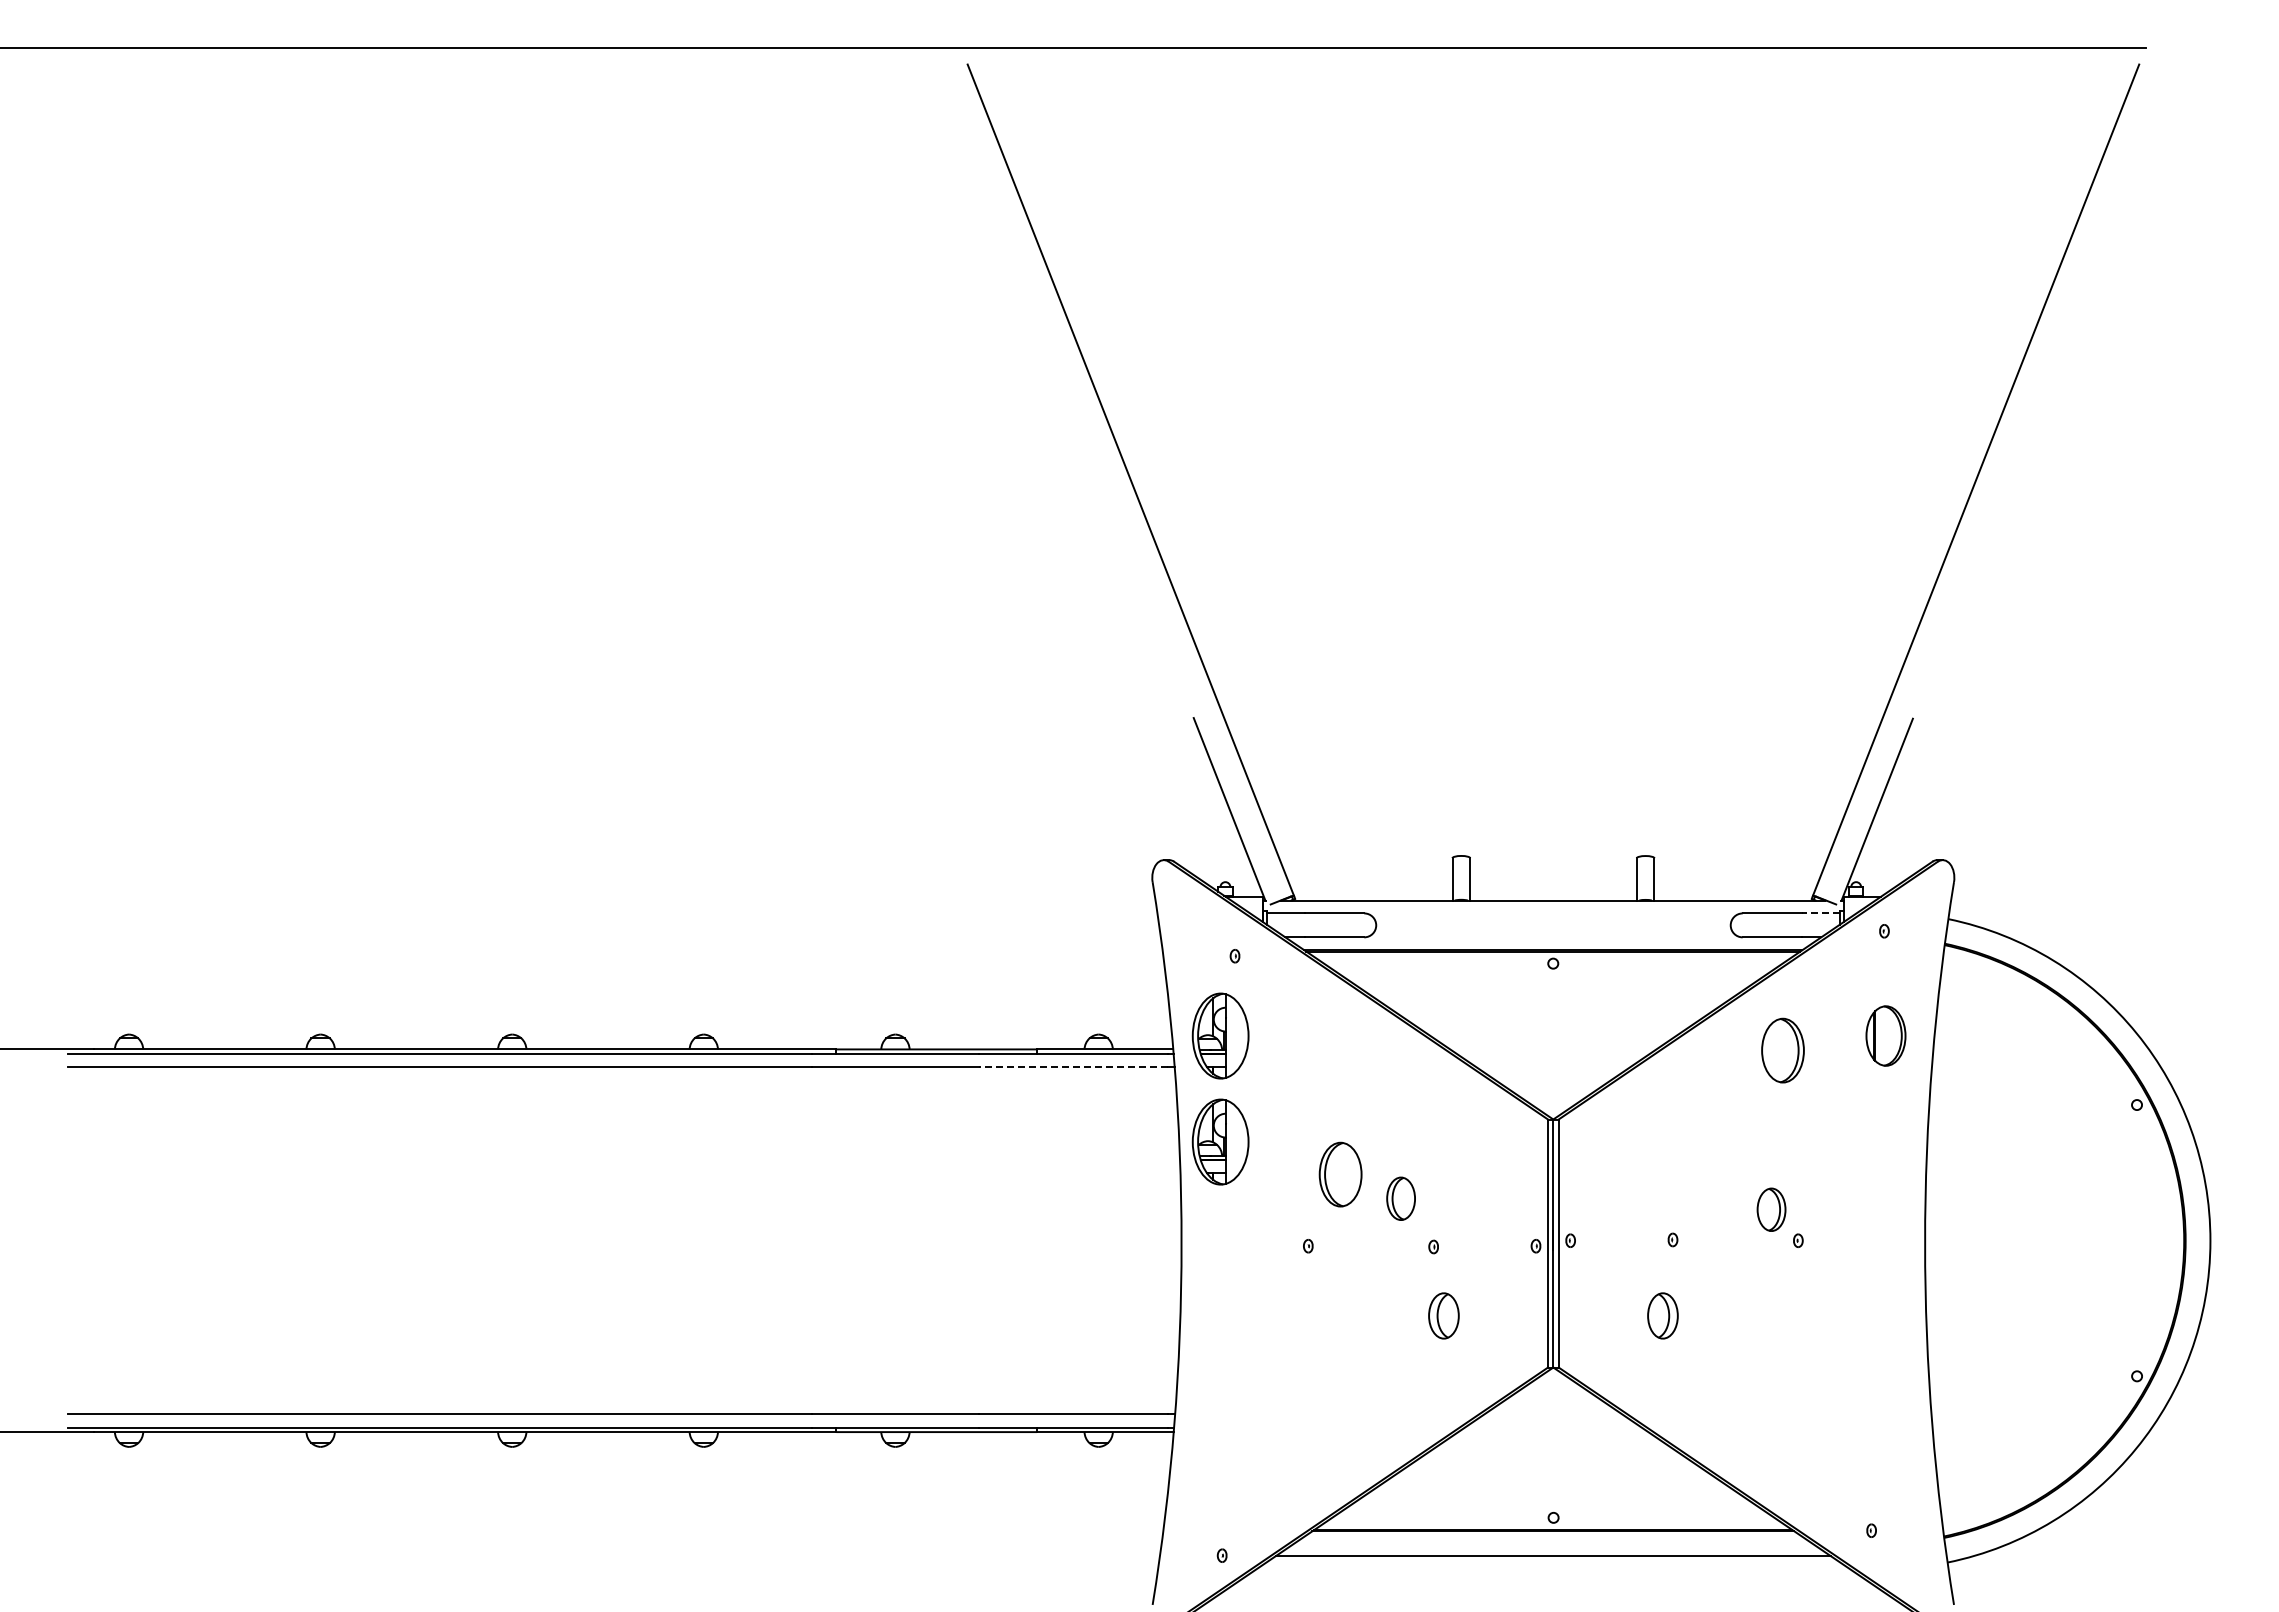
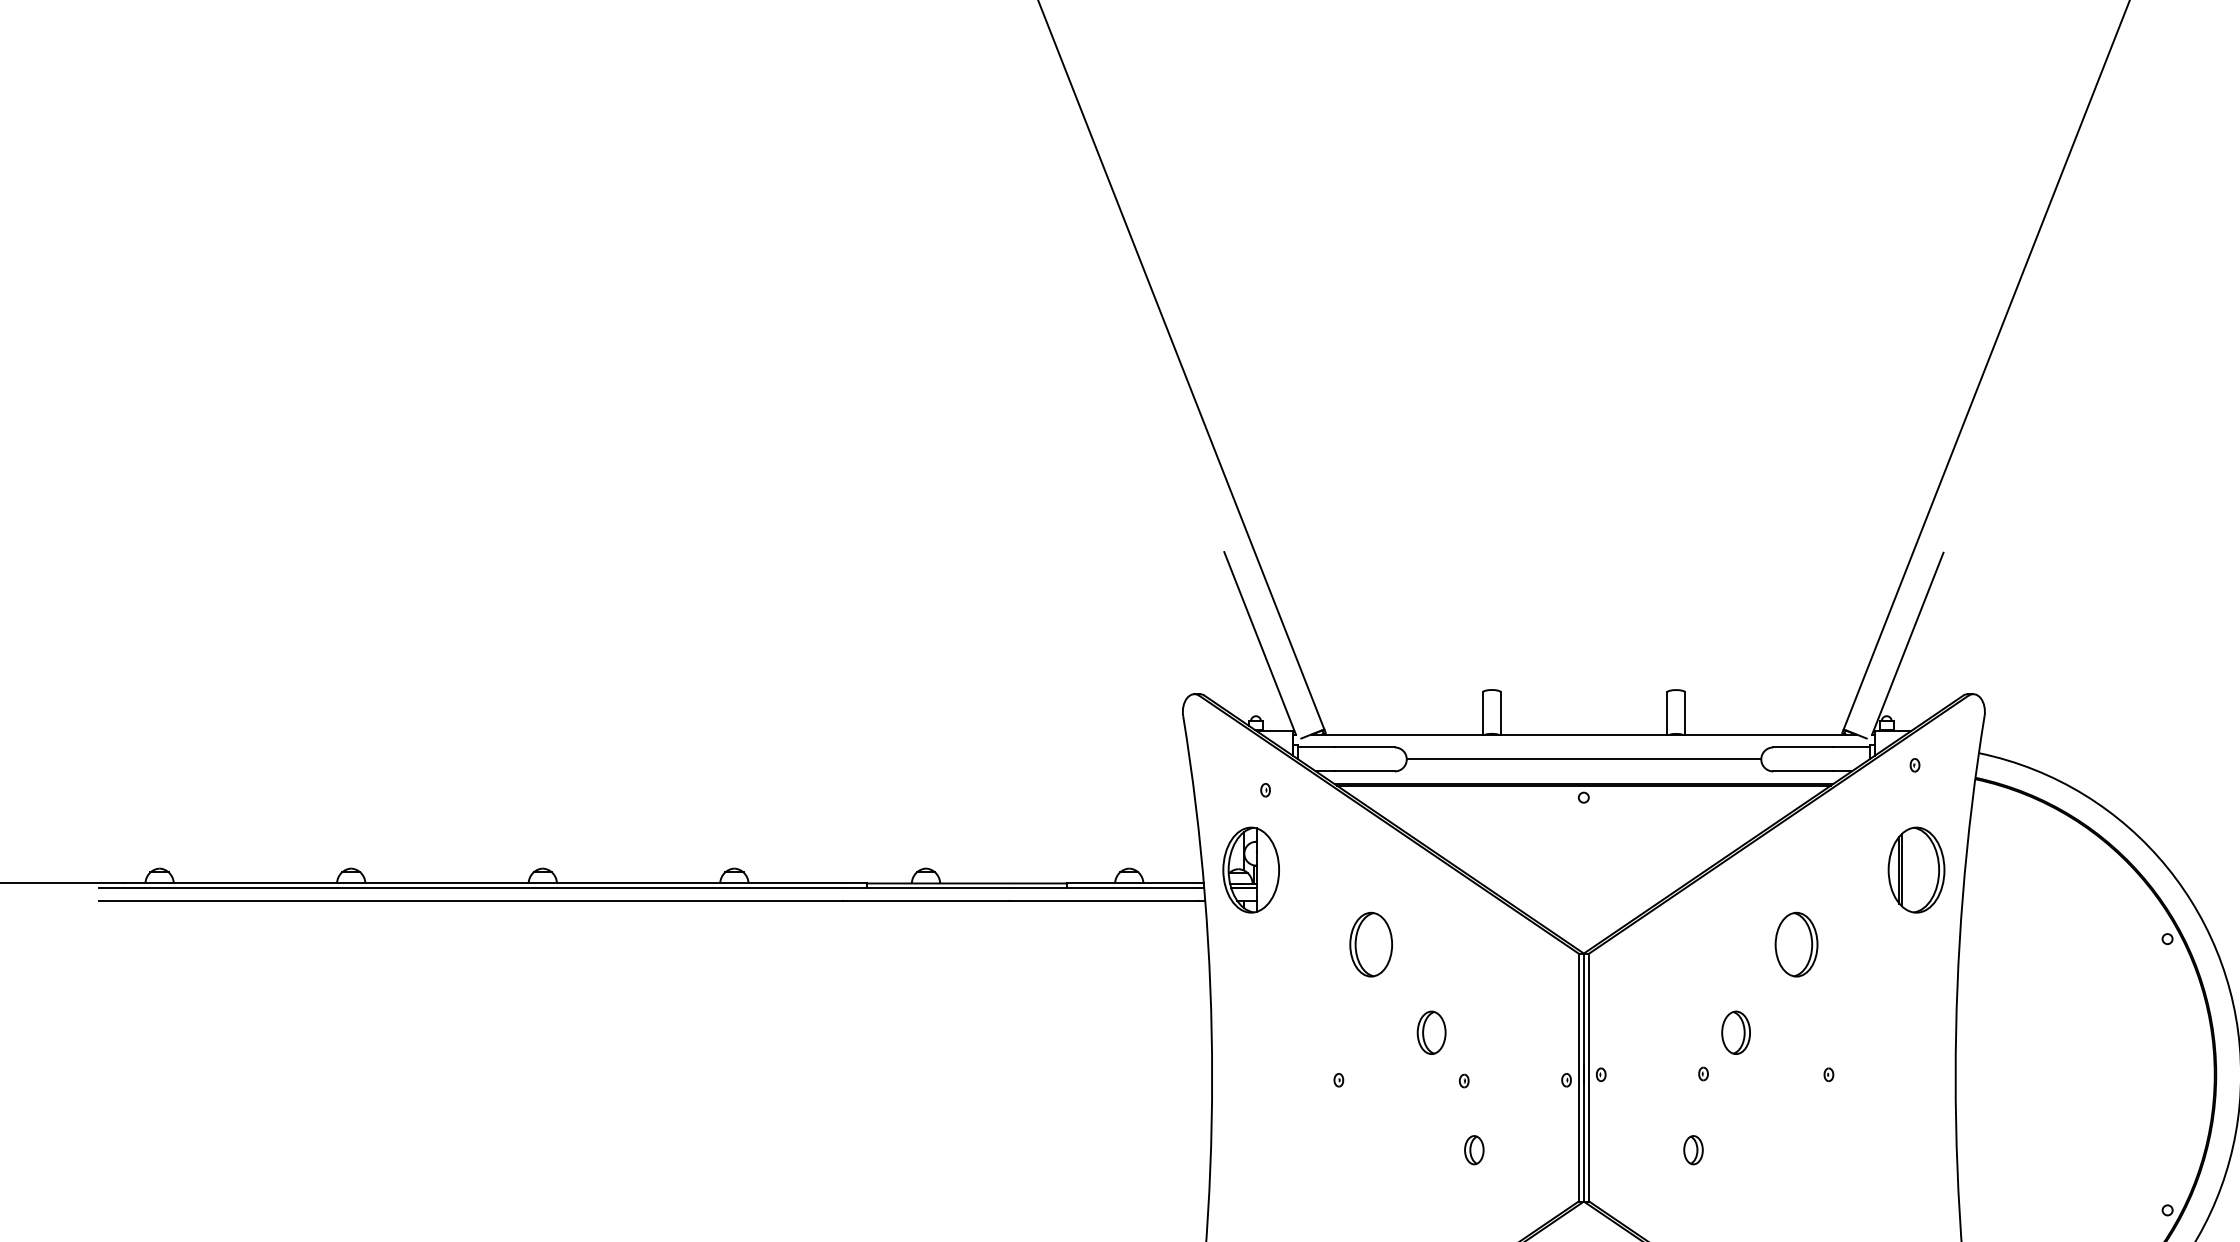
line: (1821, 913) -> (1852, 747), dashed -> solid
line: (1553, 925) -> (1584, 759), added
part: (1885, 1035) -> (1916, 869), size x1.43
part: (1782, 1050) -> (1796, 944), moved
line: (1072, 1067) -> (1103, 901), dashed -> solid
part: (1220, 1141) -> (1251, 975), removed
part: (1340, 1174) -> (1371, 944), moved
part: (1771, 1209) -> (1736, 1032), moved
part: (1443, 1316) -> (1474, 1150), size x0.62
part: (1662, 1316) -> (1693, 1150), size x0.62

